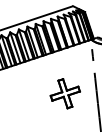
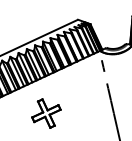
part: (65, 93) -> (46, 113), moved

